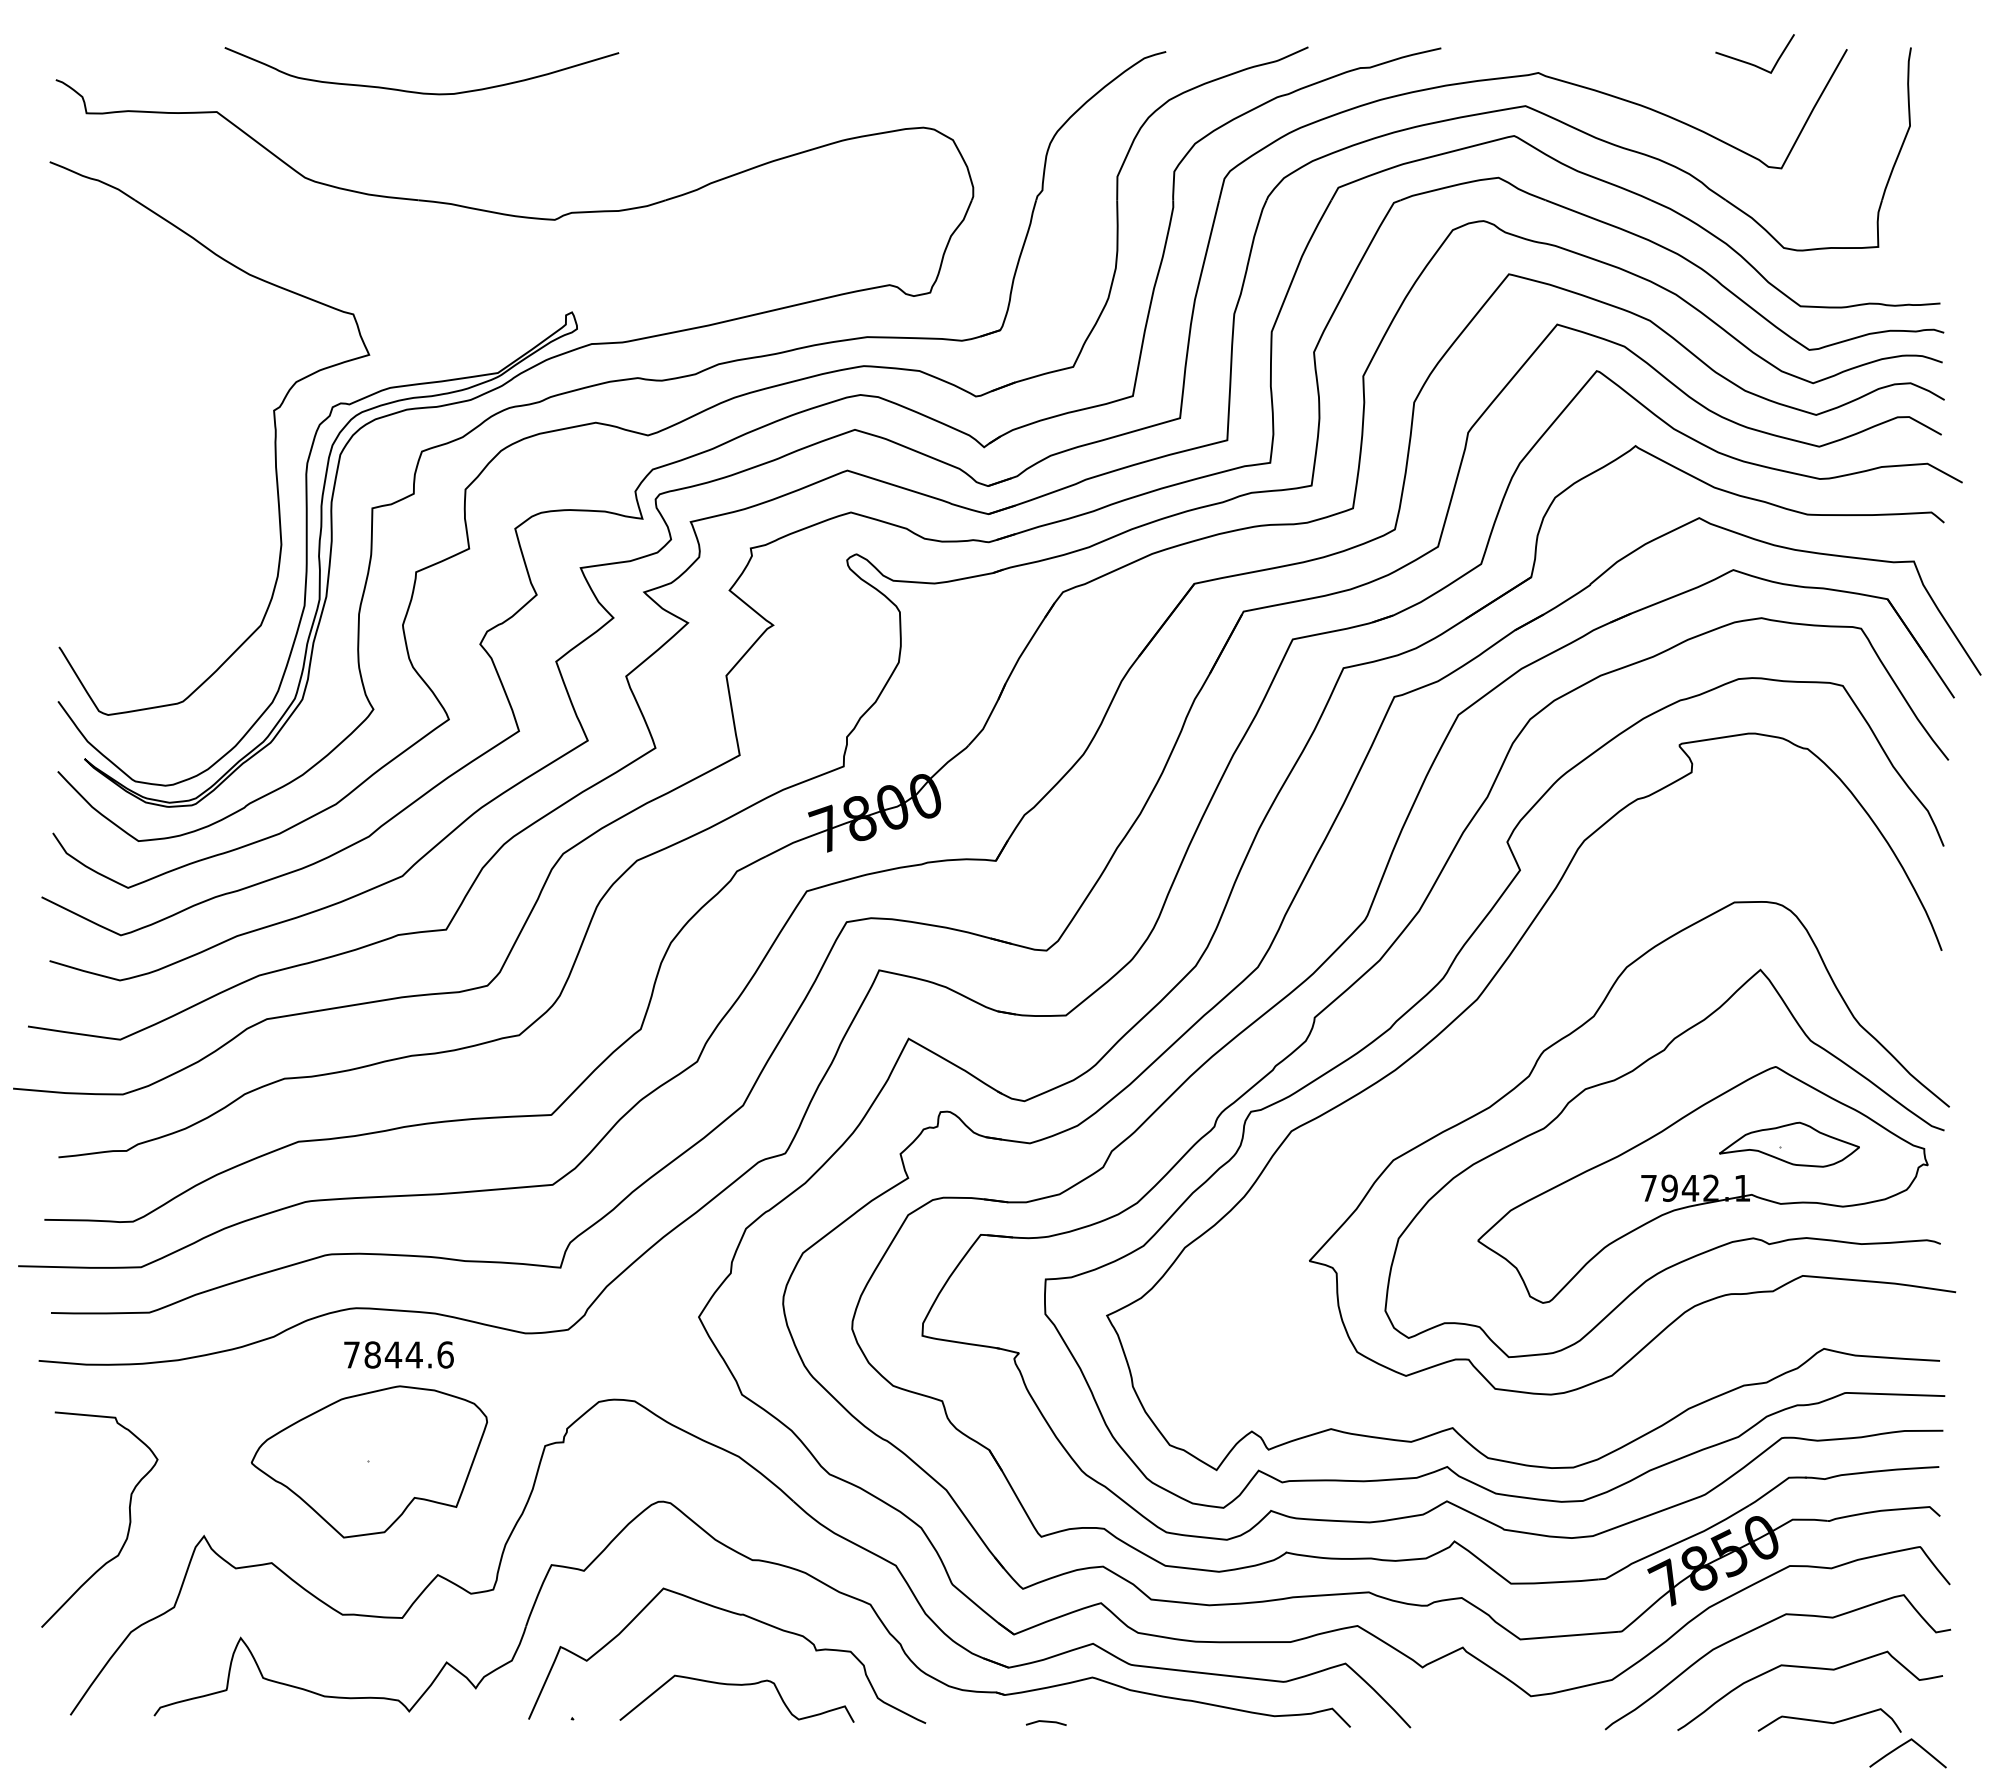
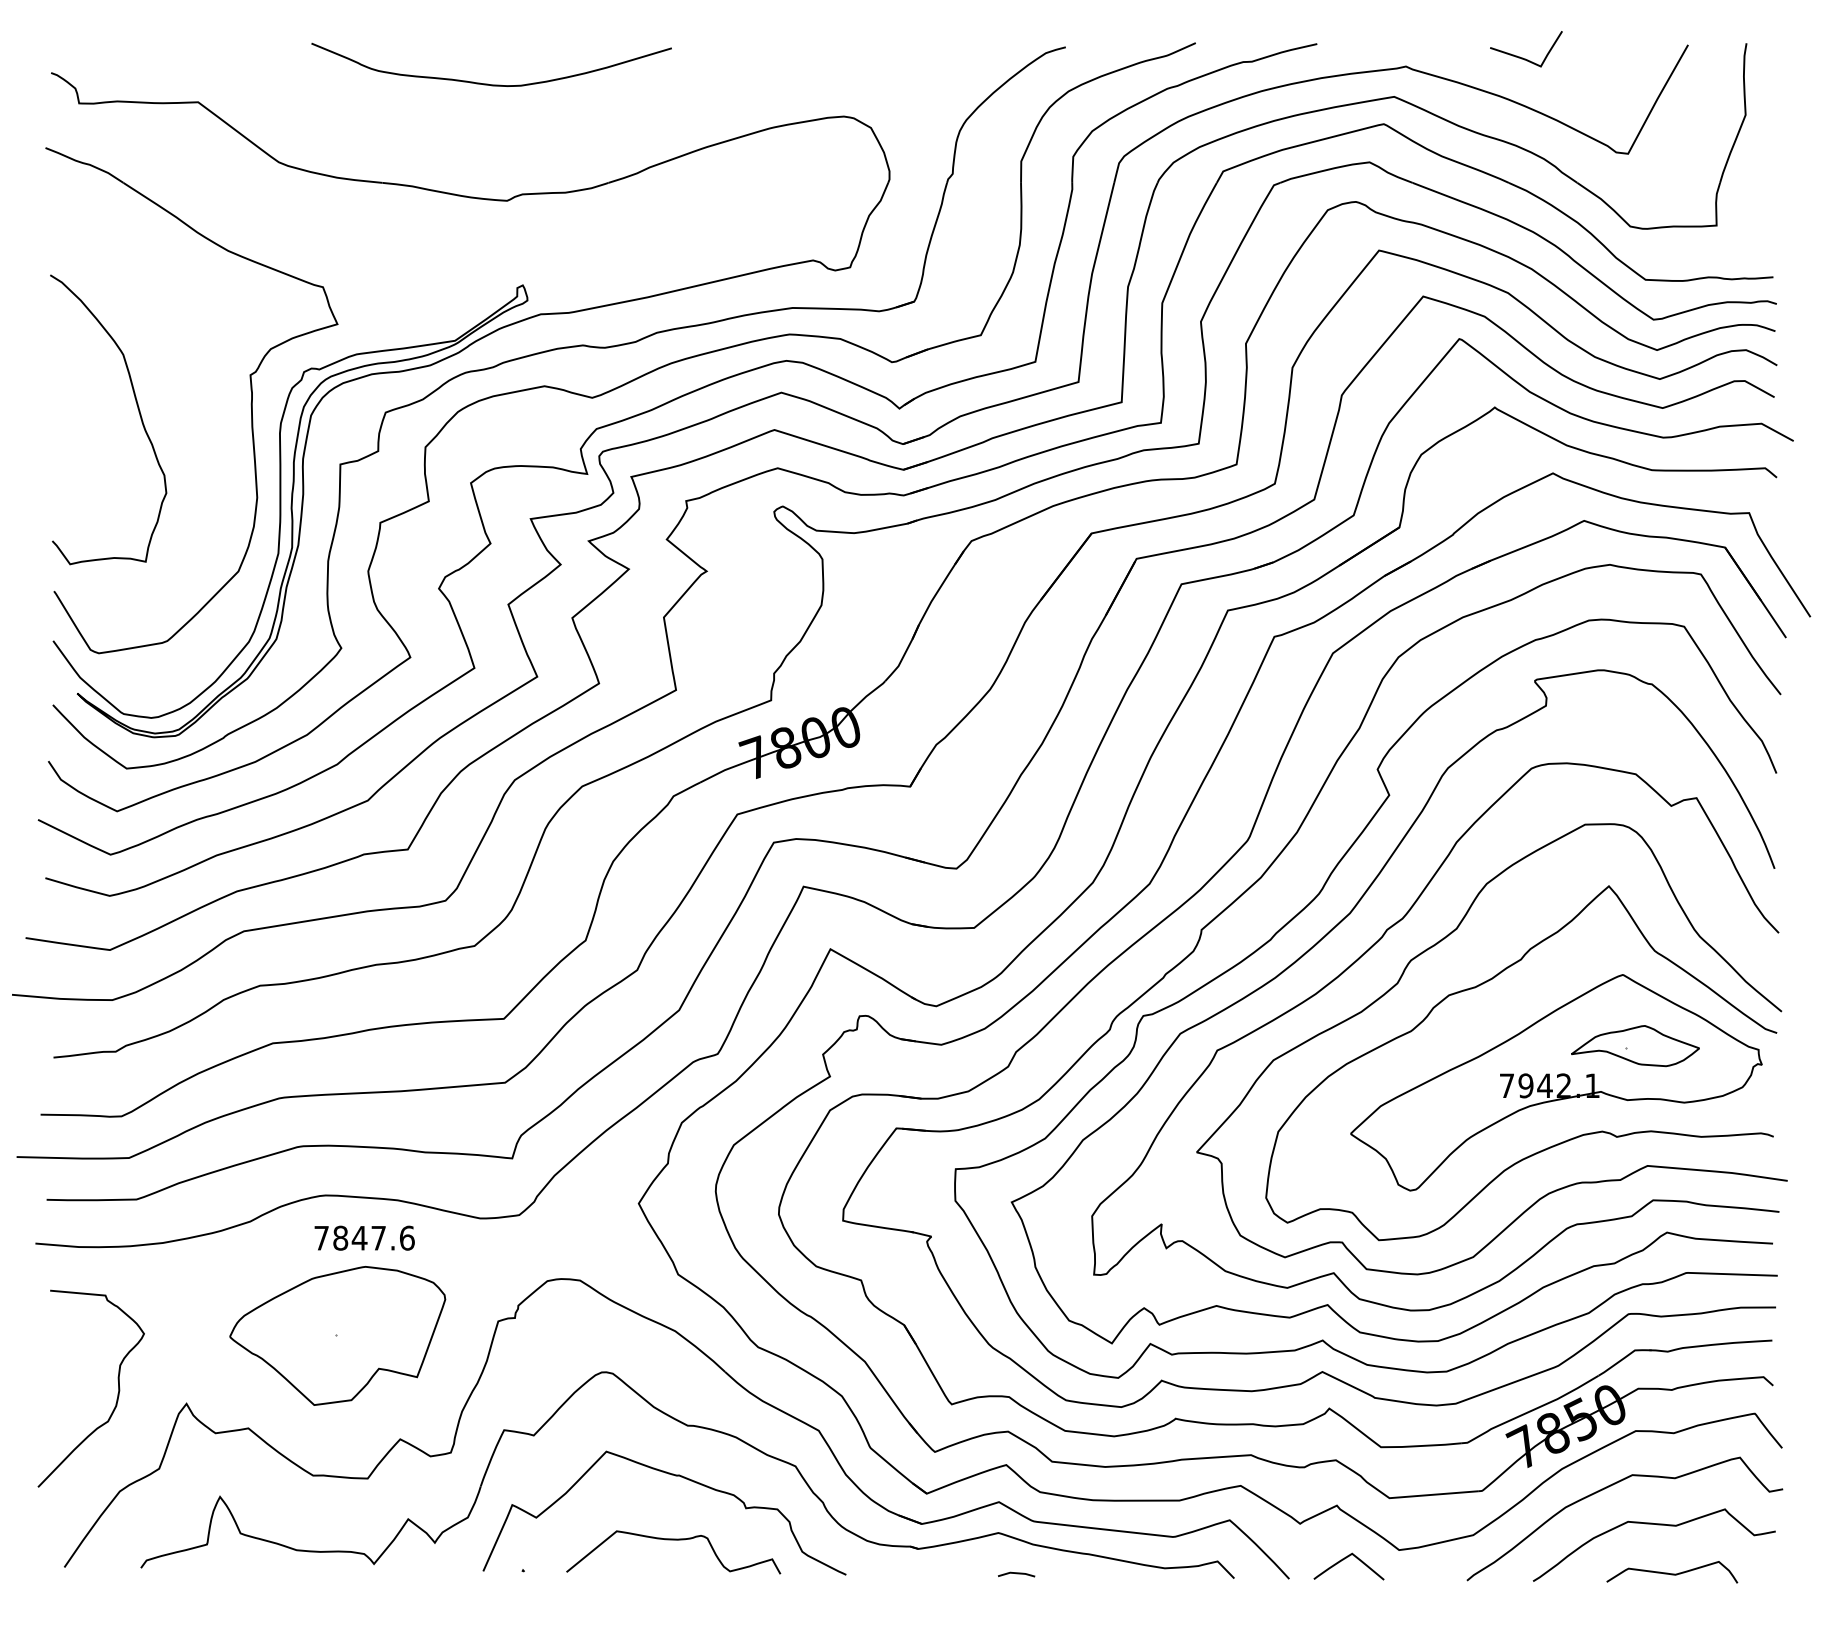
curve: (1752, 63) -> (1523, 57), moved
curve: (417, 91) -> (487, 83), moved
curve: (150, 447) -> (137, 408), added
curve: (1490, 1047) -> (1362, 957), added
text: (413, 1354) -> (377, 1237), 7844.6 -> 7847.6
line: (1045, 1722) -> (1015, 1574), moved
curve: (1903, 1745) -> (1344, 1559), moved

